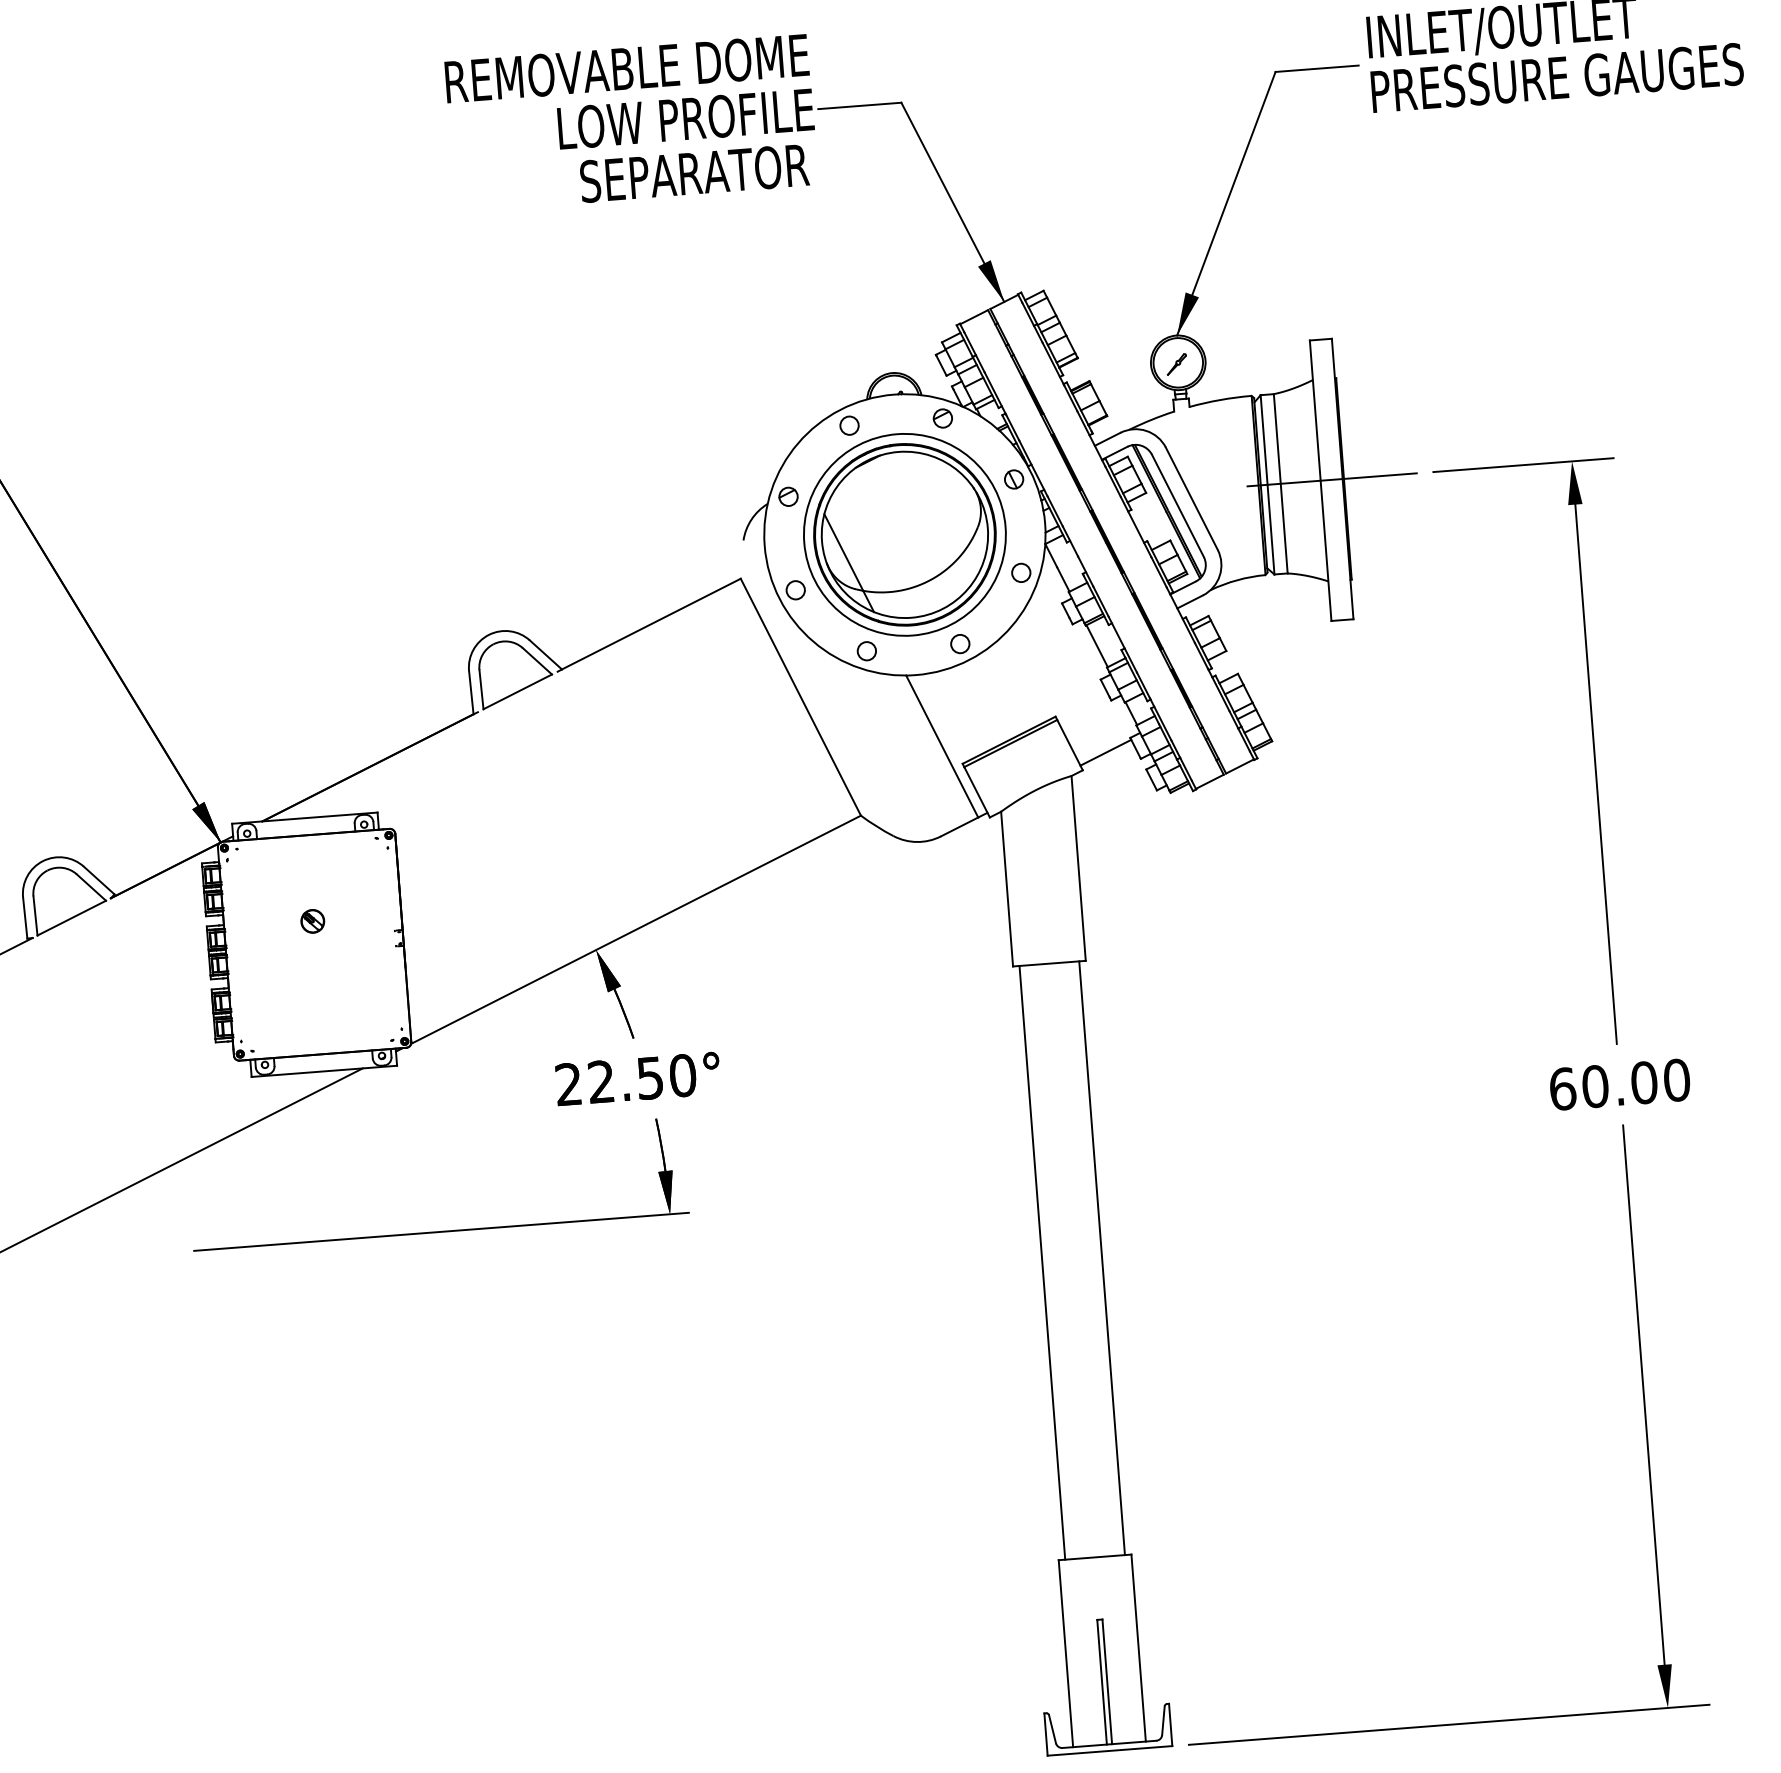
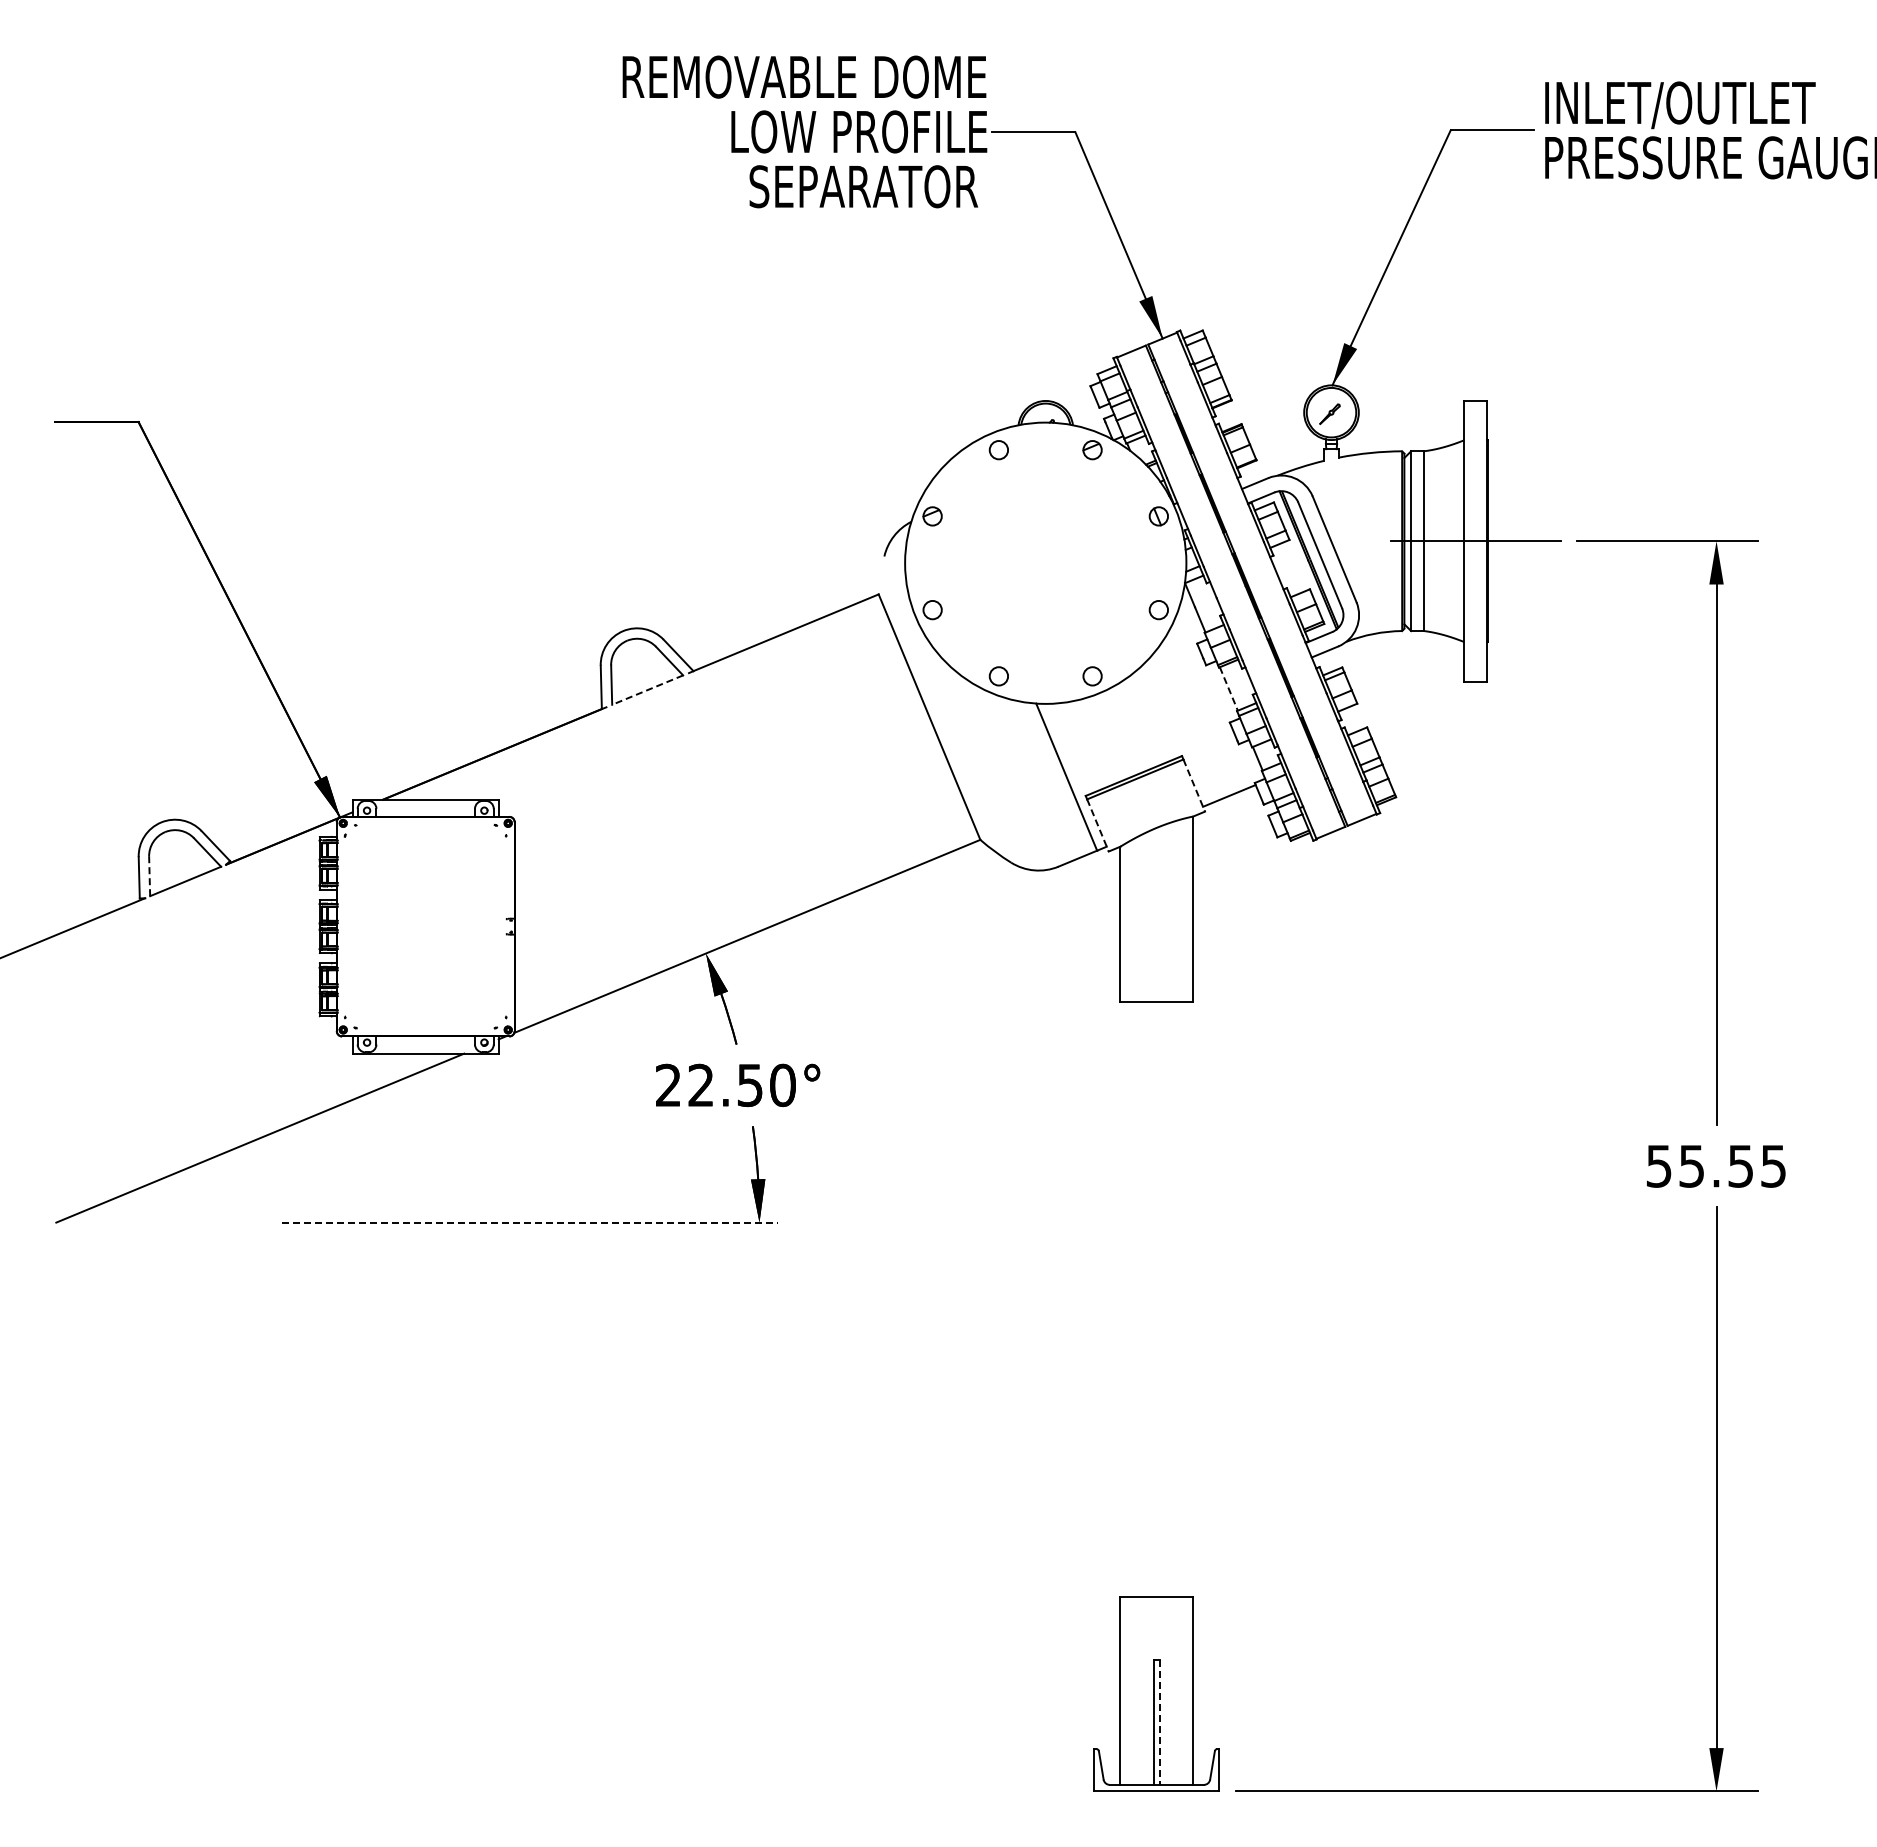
part: (904, 535) -> (1045, 563), removed
line: (1096, 645) -> (1228, 688), solid -> dashed
line: (517, 692) -> (647, 690), solid -> dashed
line: (1070, 746) -> (1194, 786), solid -> dashed
line: (977, 792) -> (1098, 825), solid -> dashed
line: (35, 915) -> (149, 876), solid -> dashed
part: (312, 920) -> (425, 902), removed
text: (1619, 1083) -> (1716, 1165), 60.00 -> 55.55
line: (441, 1231) -> (530, 1222), solid -> dashed
line: (1101, 1258) -> (1186, 1299), removed
line: (1041, 1262) -> (1126, 1299), removed
line: (1107, 1681) -> (1159, 1722), solid -> dashed

